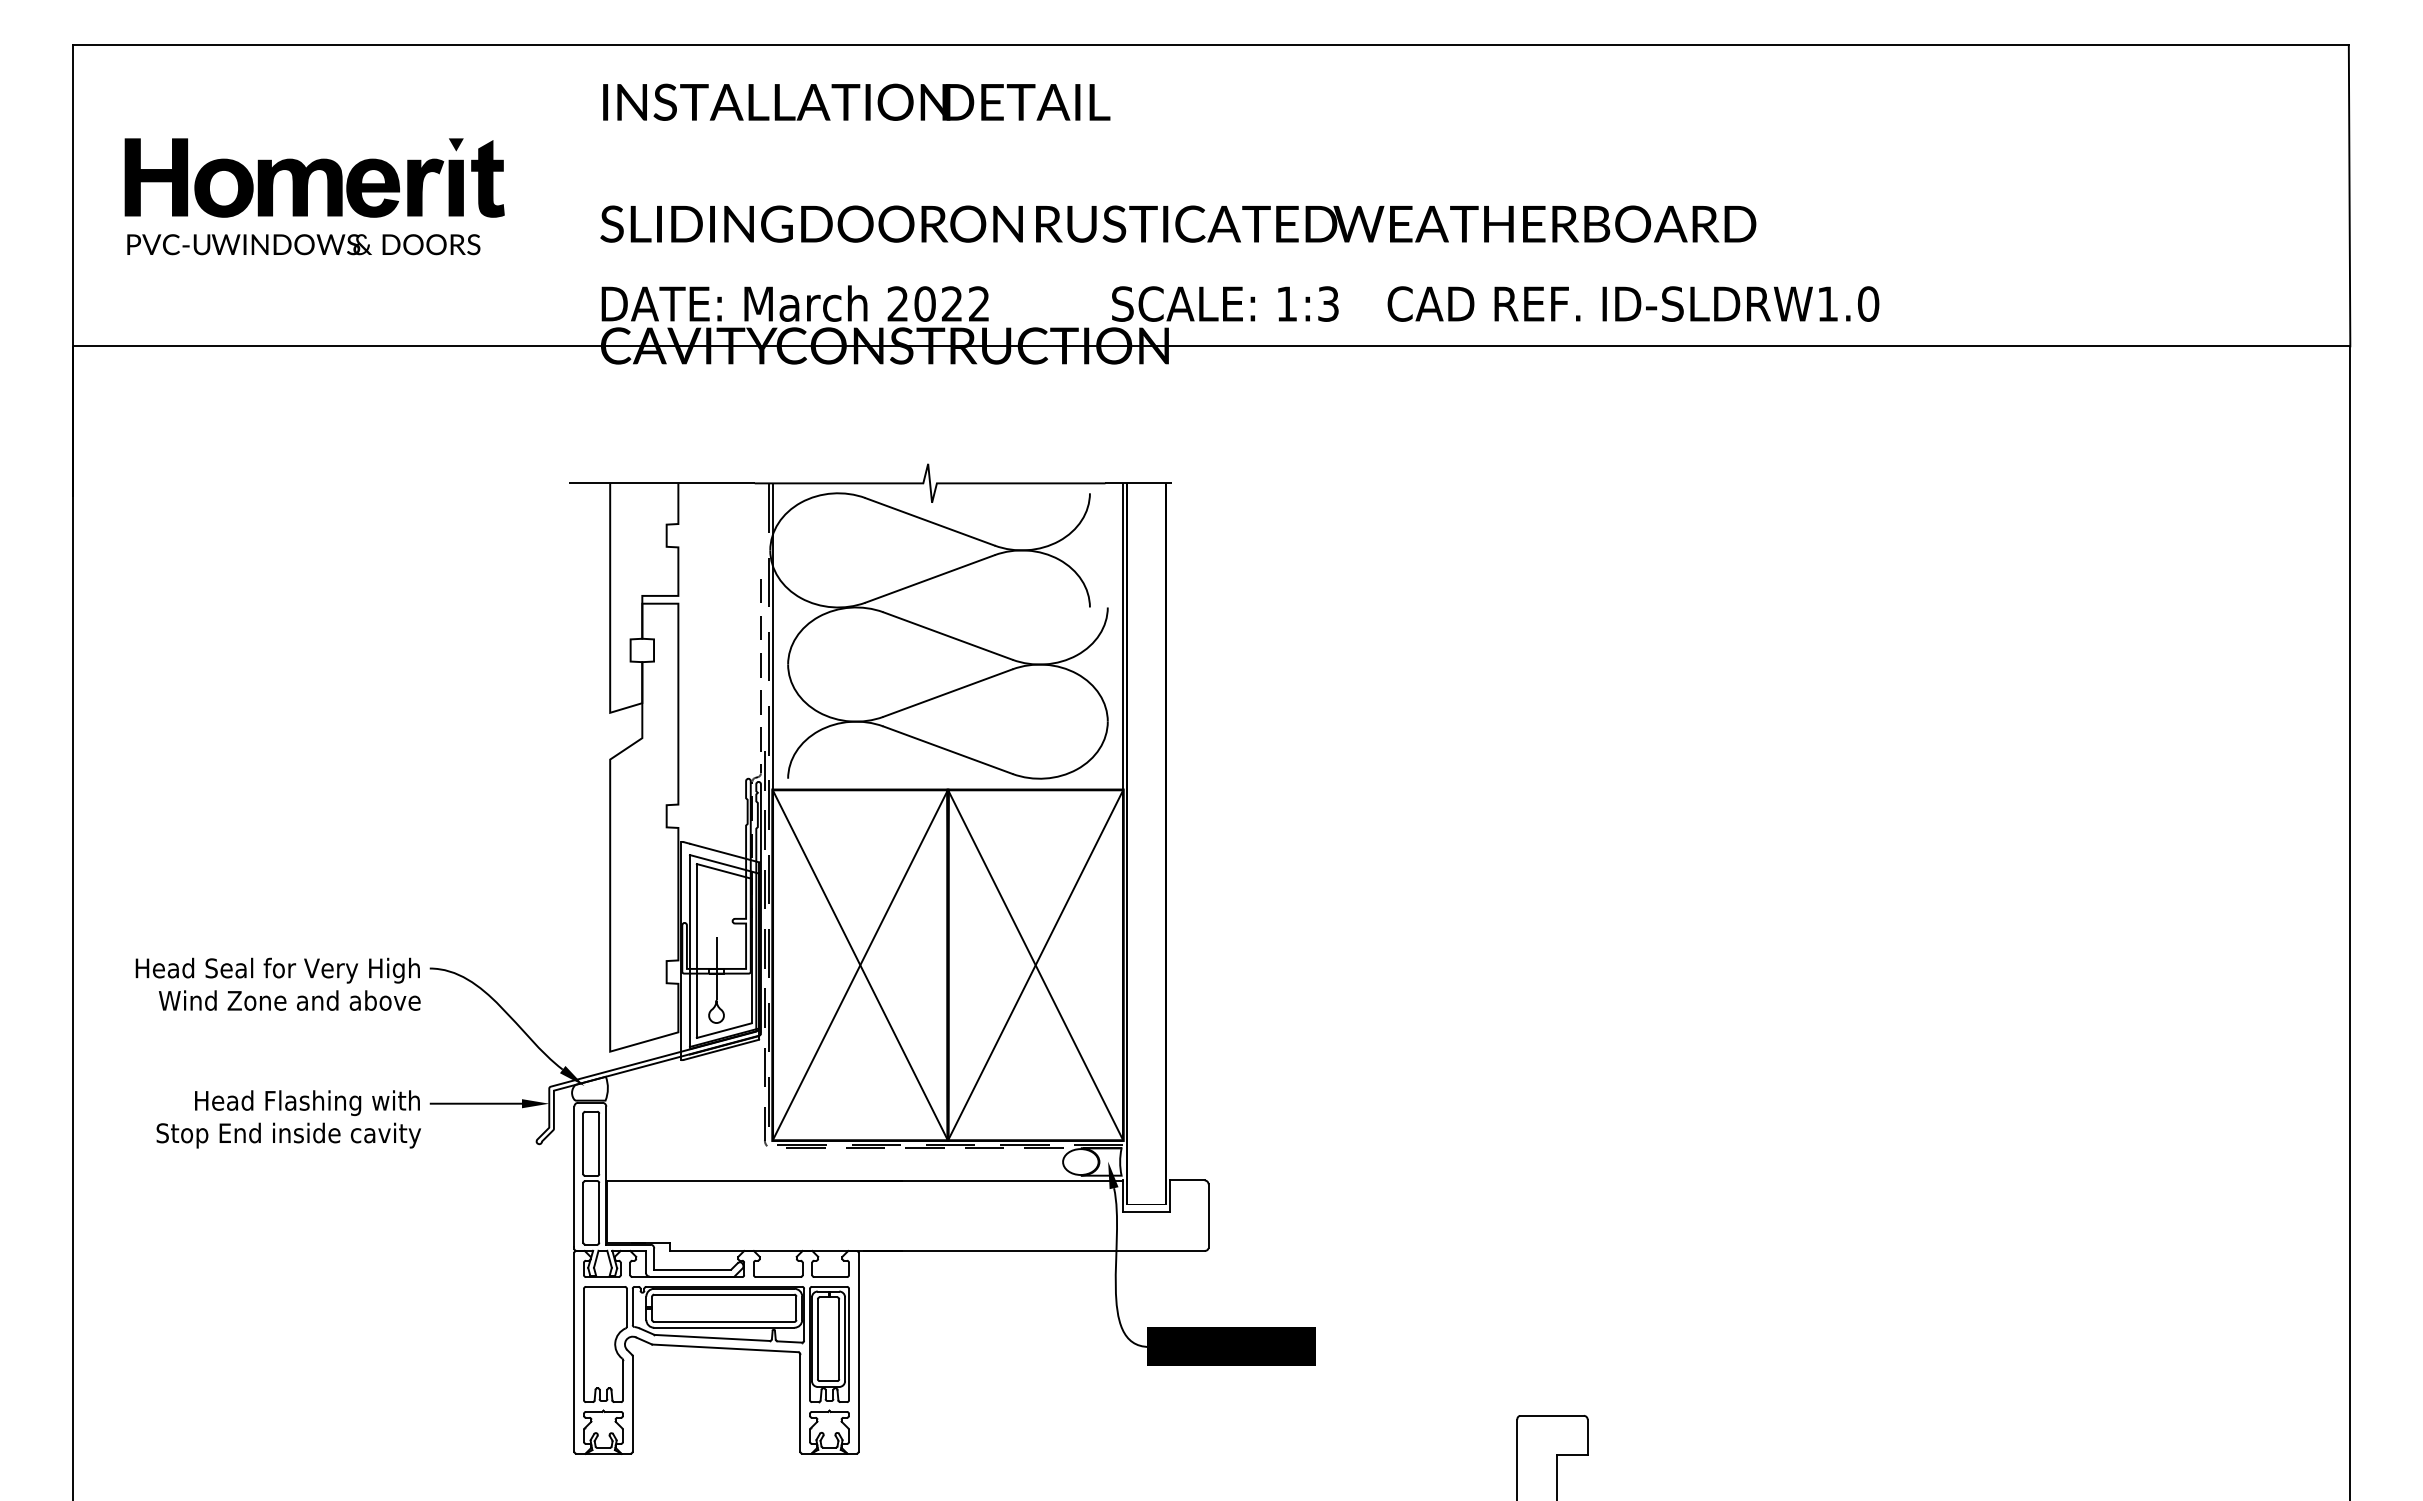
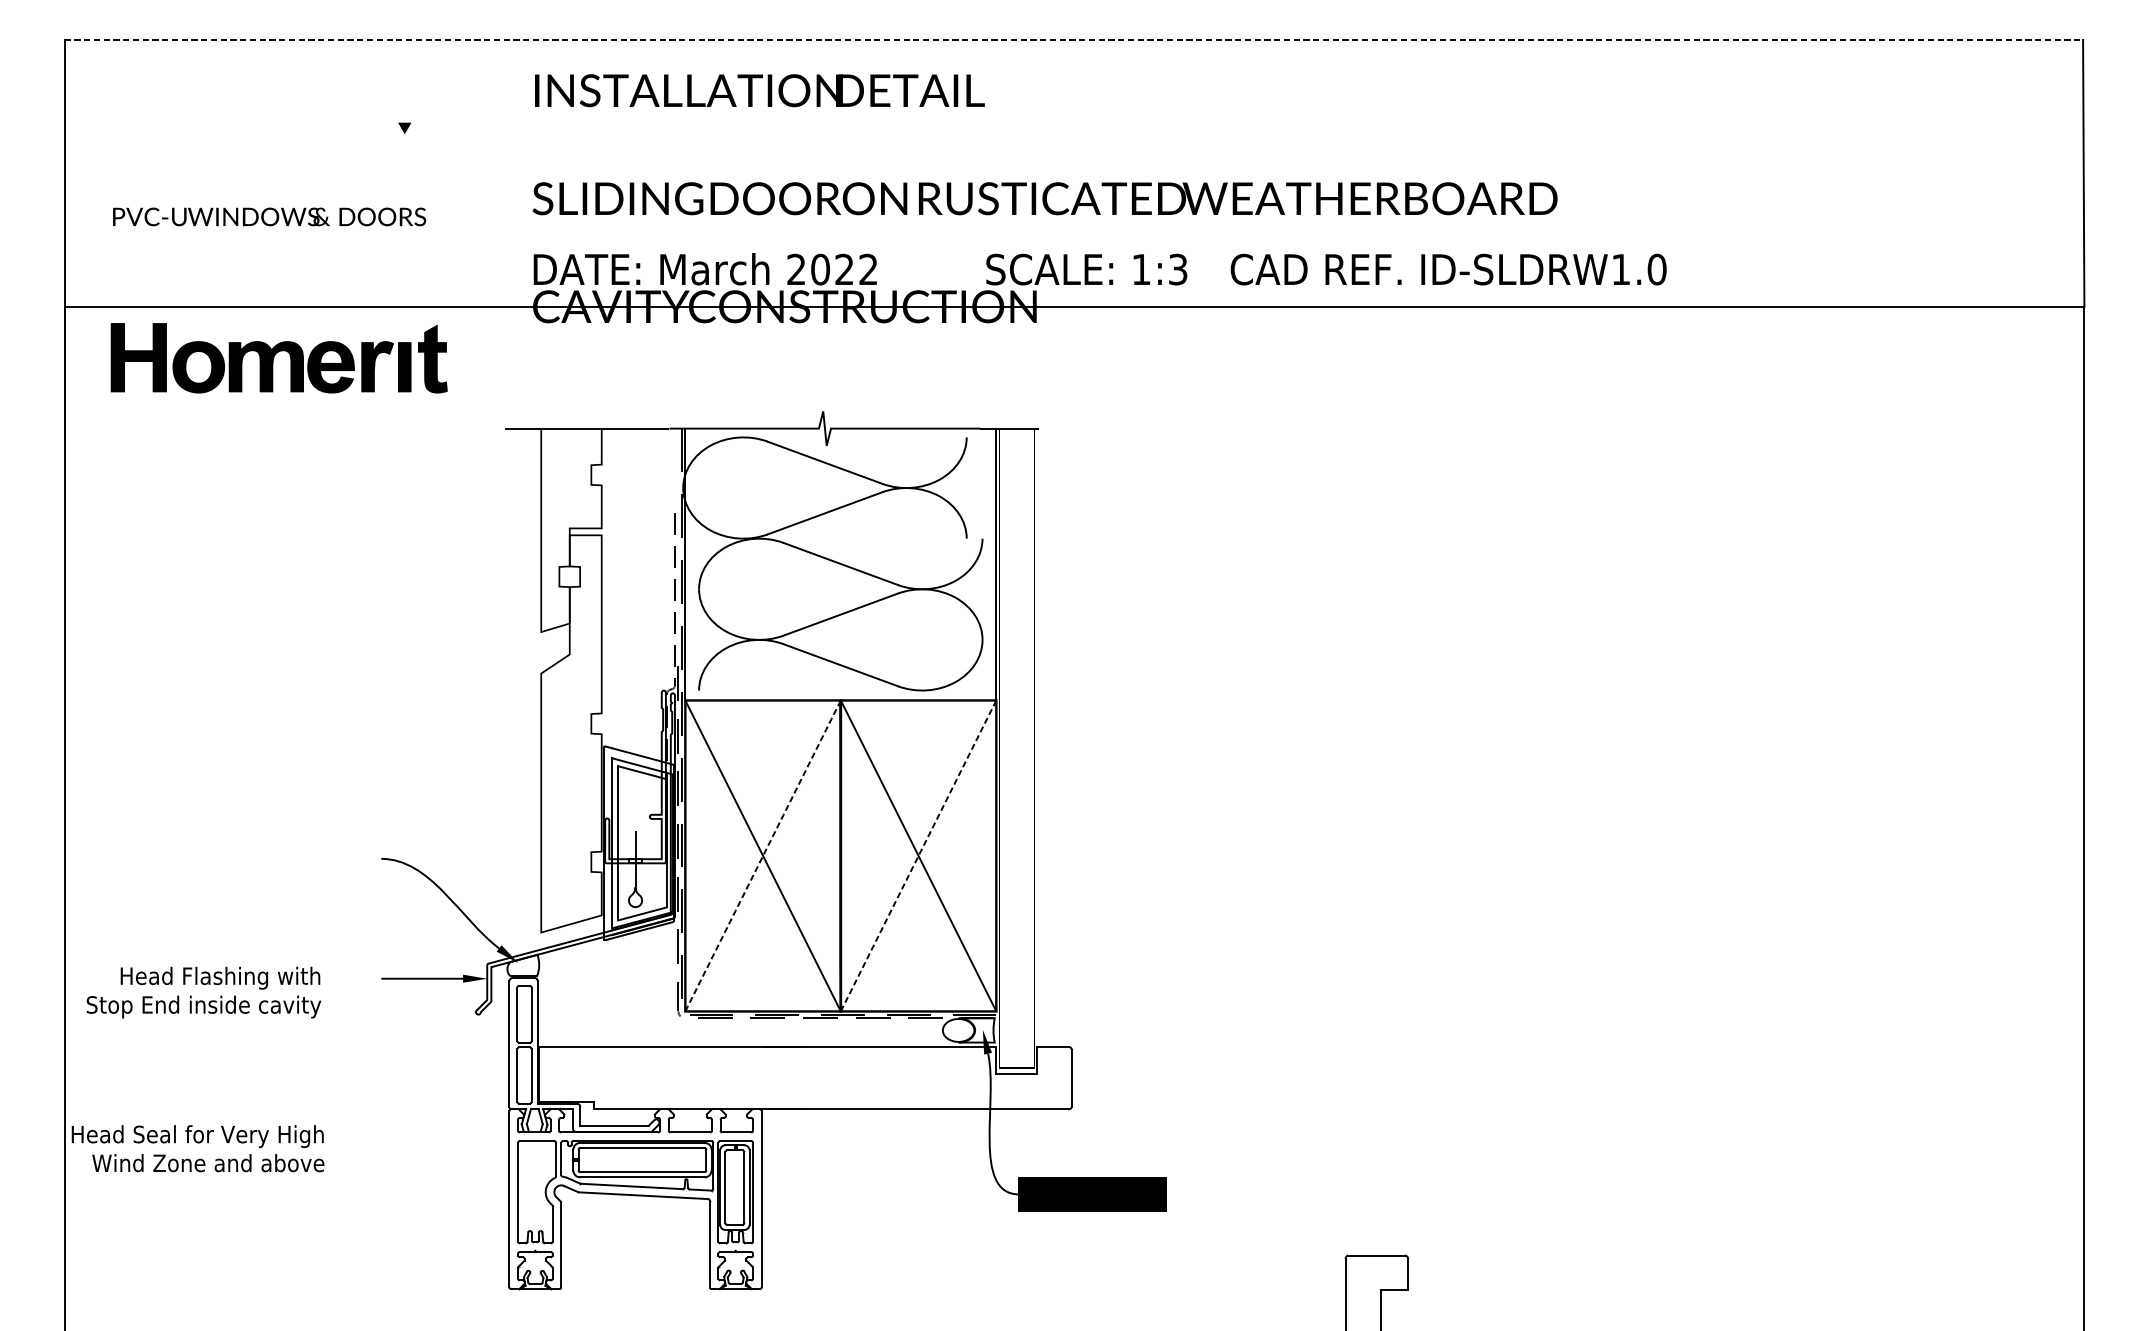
line: (1211, 45) -> (1074, 40), solid -> dashed
part: (314, 177) -> (279, 357), moved
line: (860, 964) -> (763, 855), solid -> dashed
line: (1035, 964) -> (918, 855), solid -> dashed
text: (277, 983) -> (197, 1147), moved
text: (288, 1119) -> (203, 992), moved

